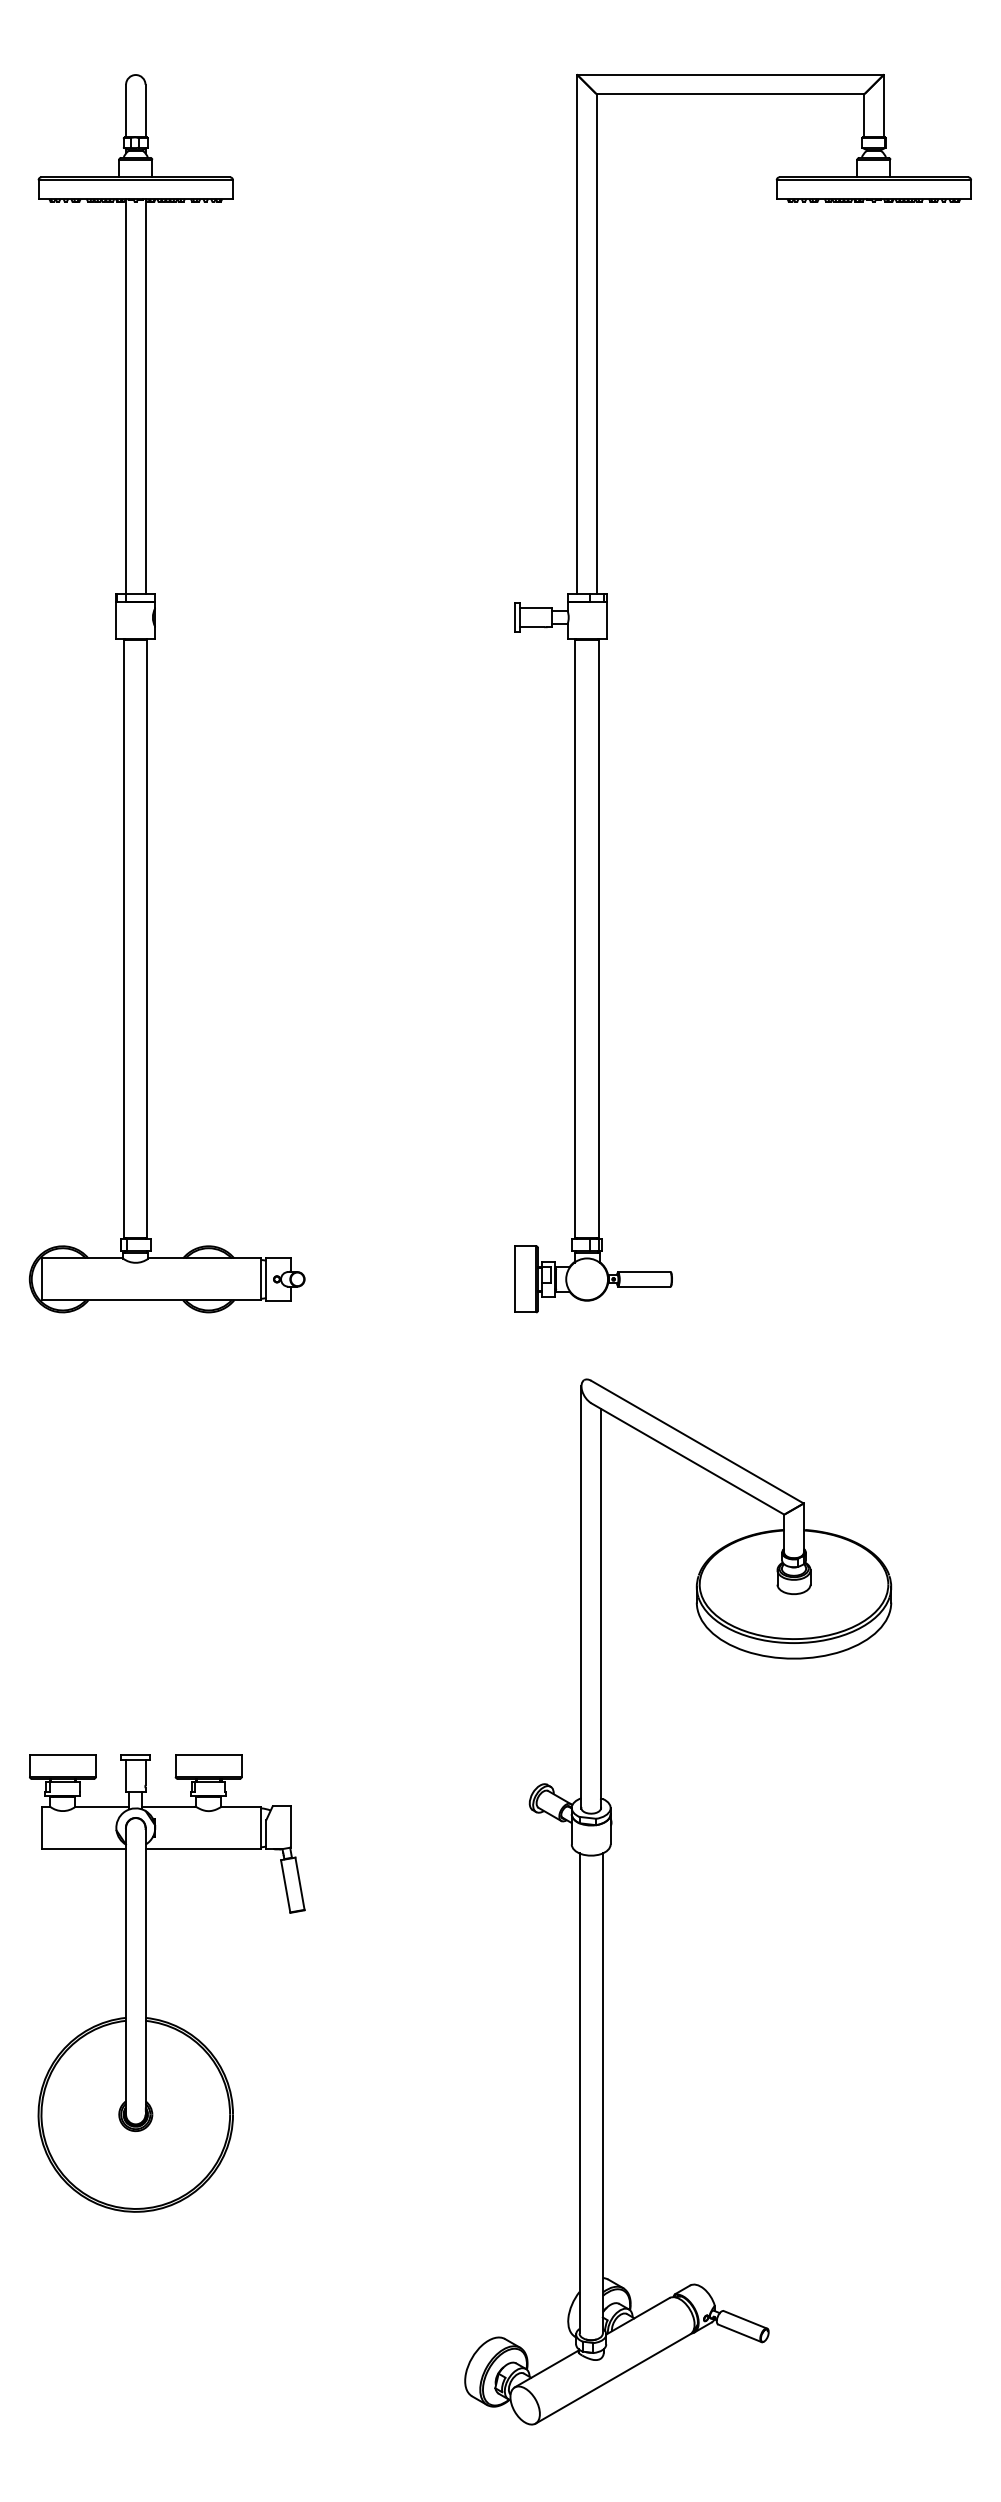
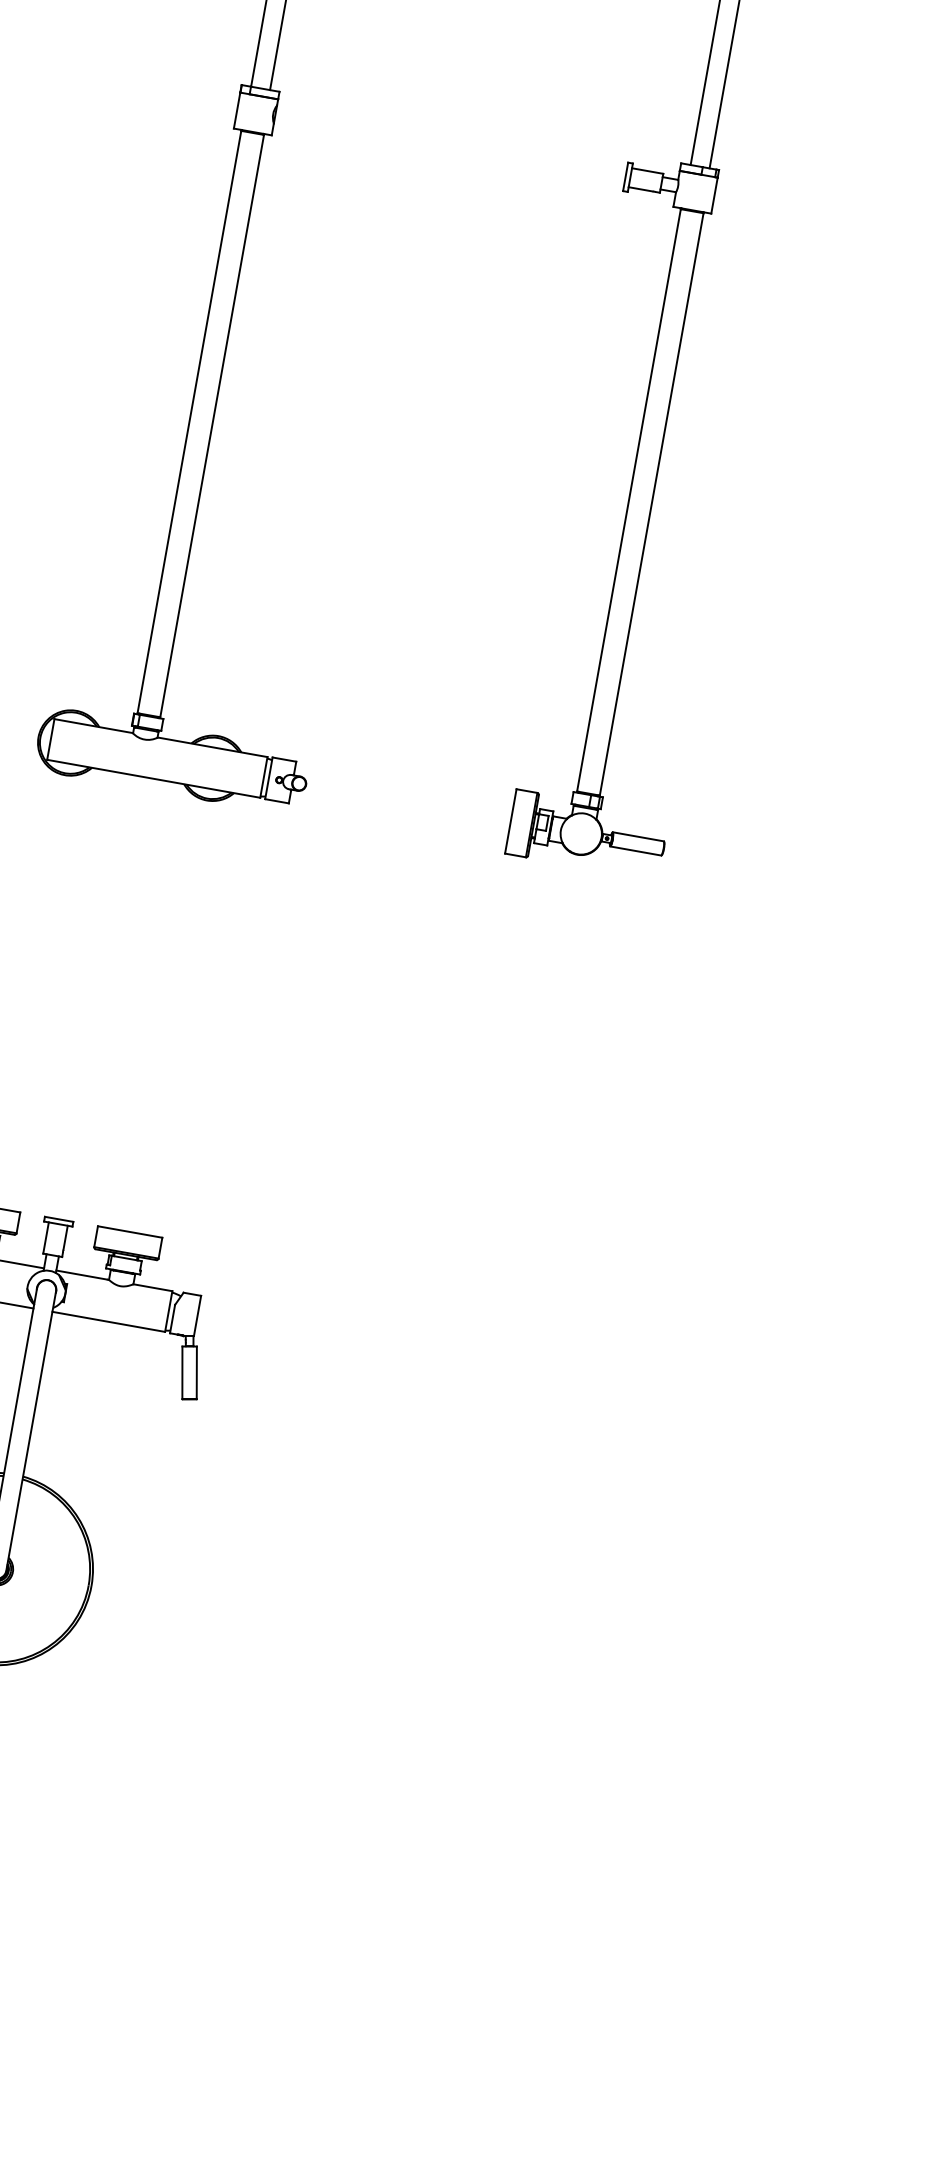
part: (603, 1901) -> (489, 1442), removed

